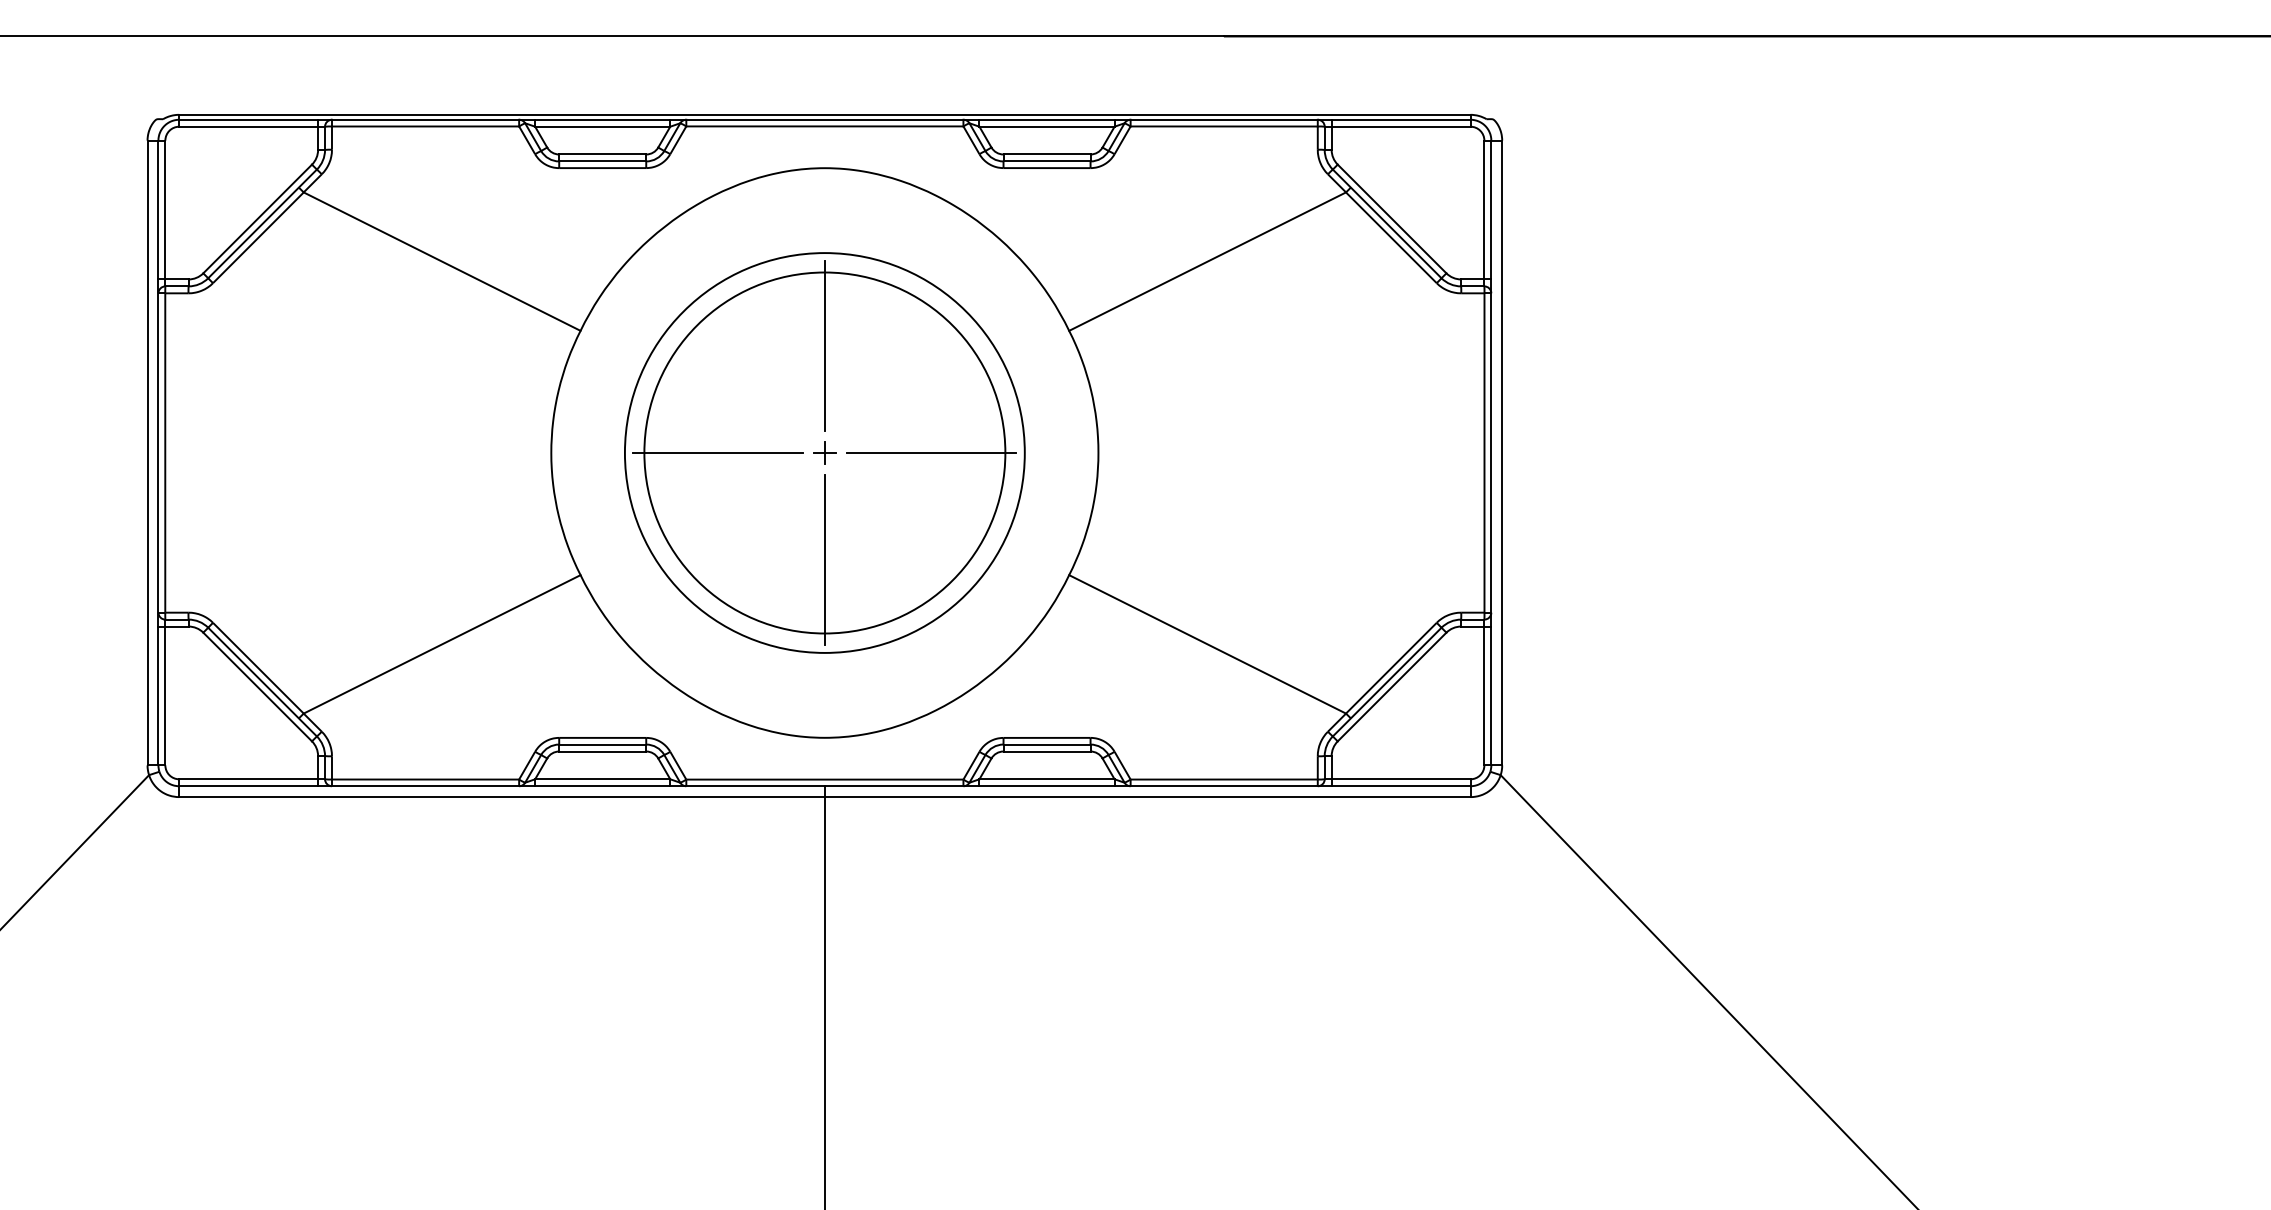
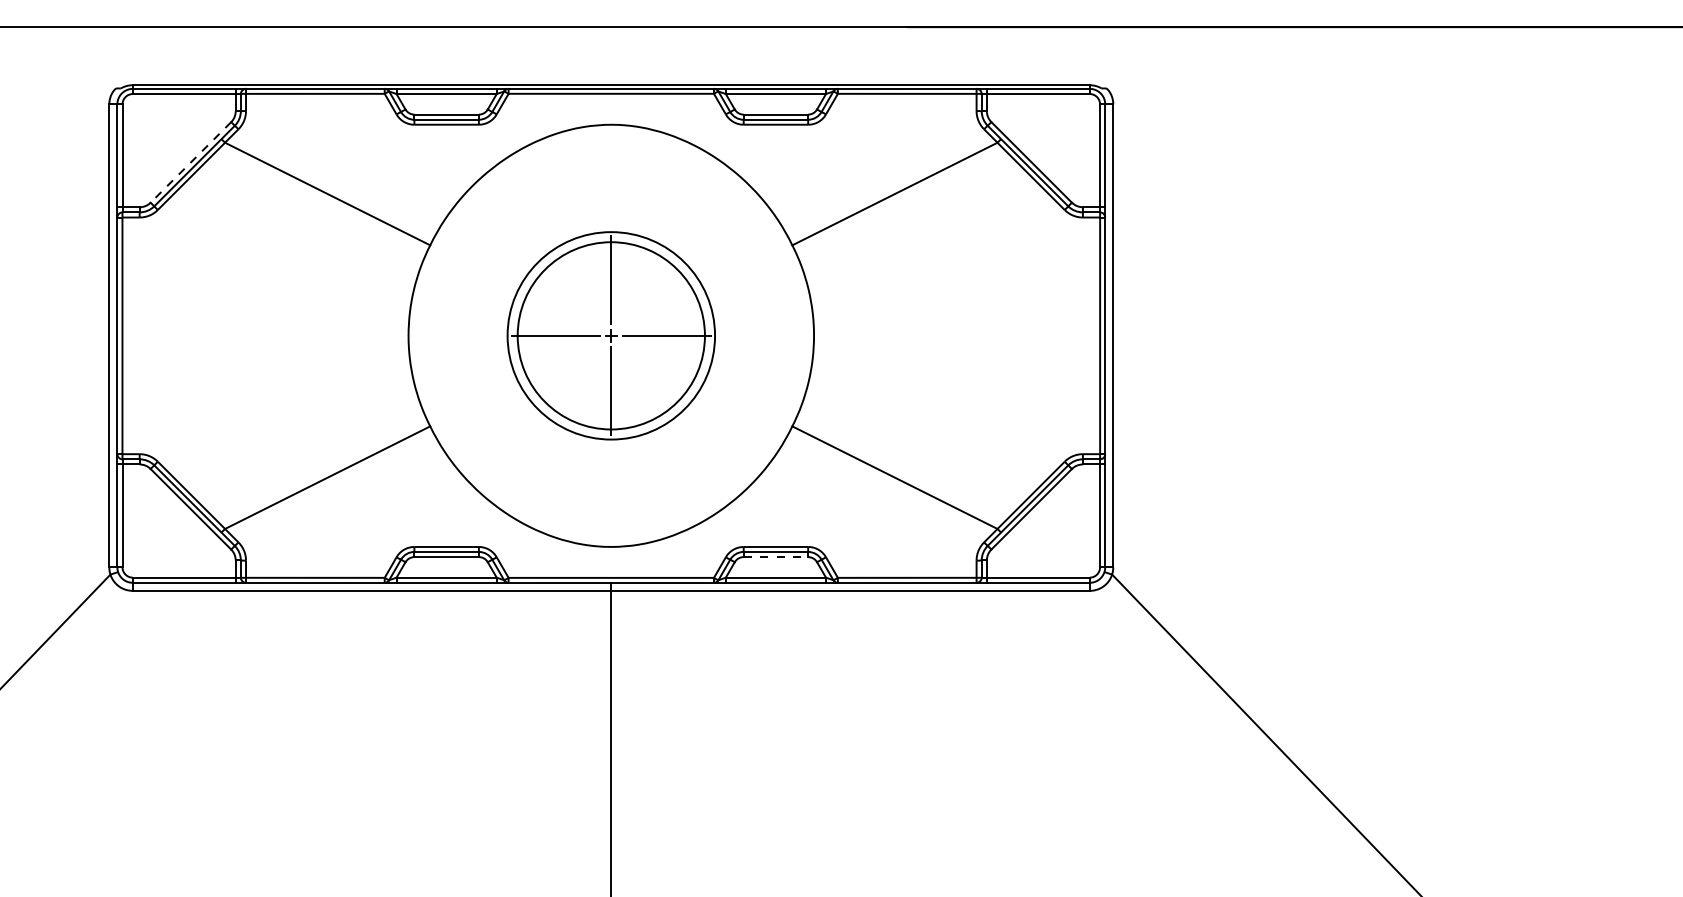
line: (257, 219) -> (190, 162), solid -> dashed
part: (824, 452) -> (611, 335), size x0.7
line: (1047, 751) -> (776, 557), solid -> dashed

